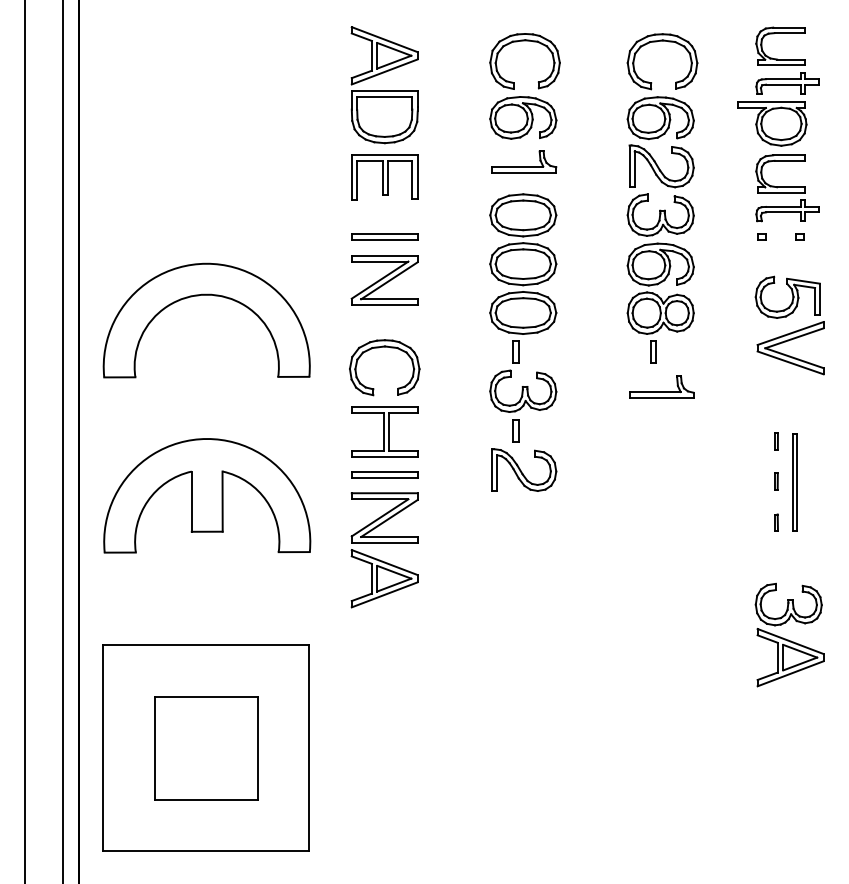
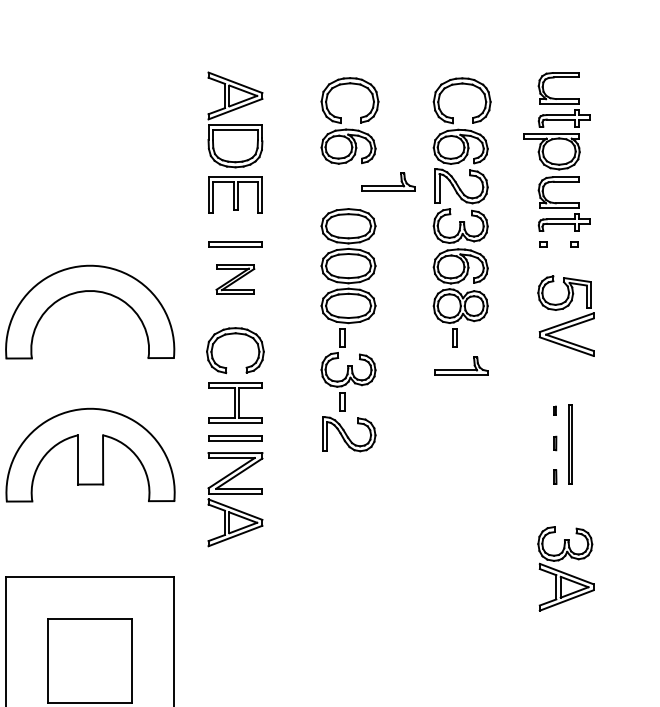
part: (524, 161) -> (388, 182), moved
part: (384, 280) -> (235, 279), size x0.7
part: (776, 441) -> (555, 410), size x0.6

